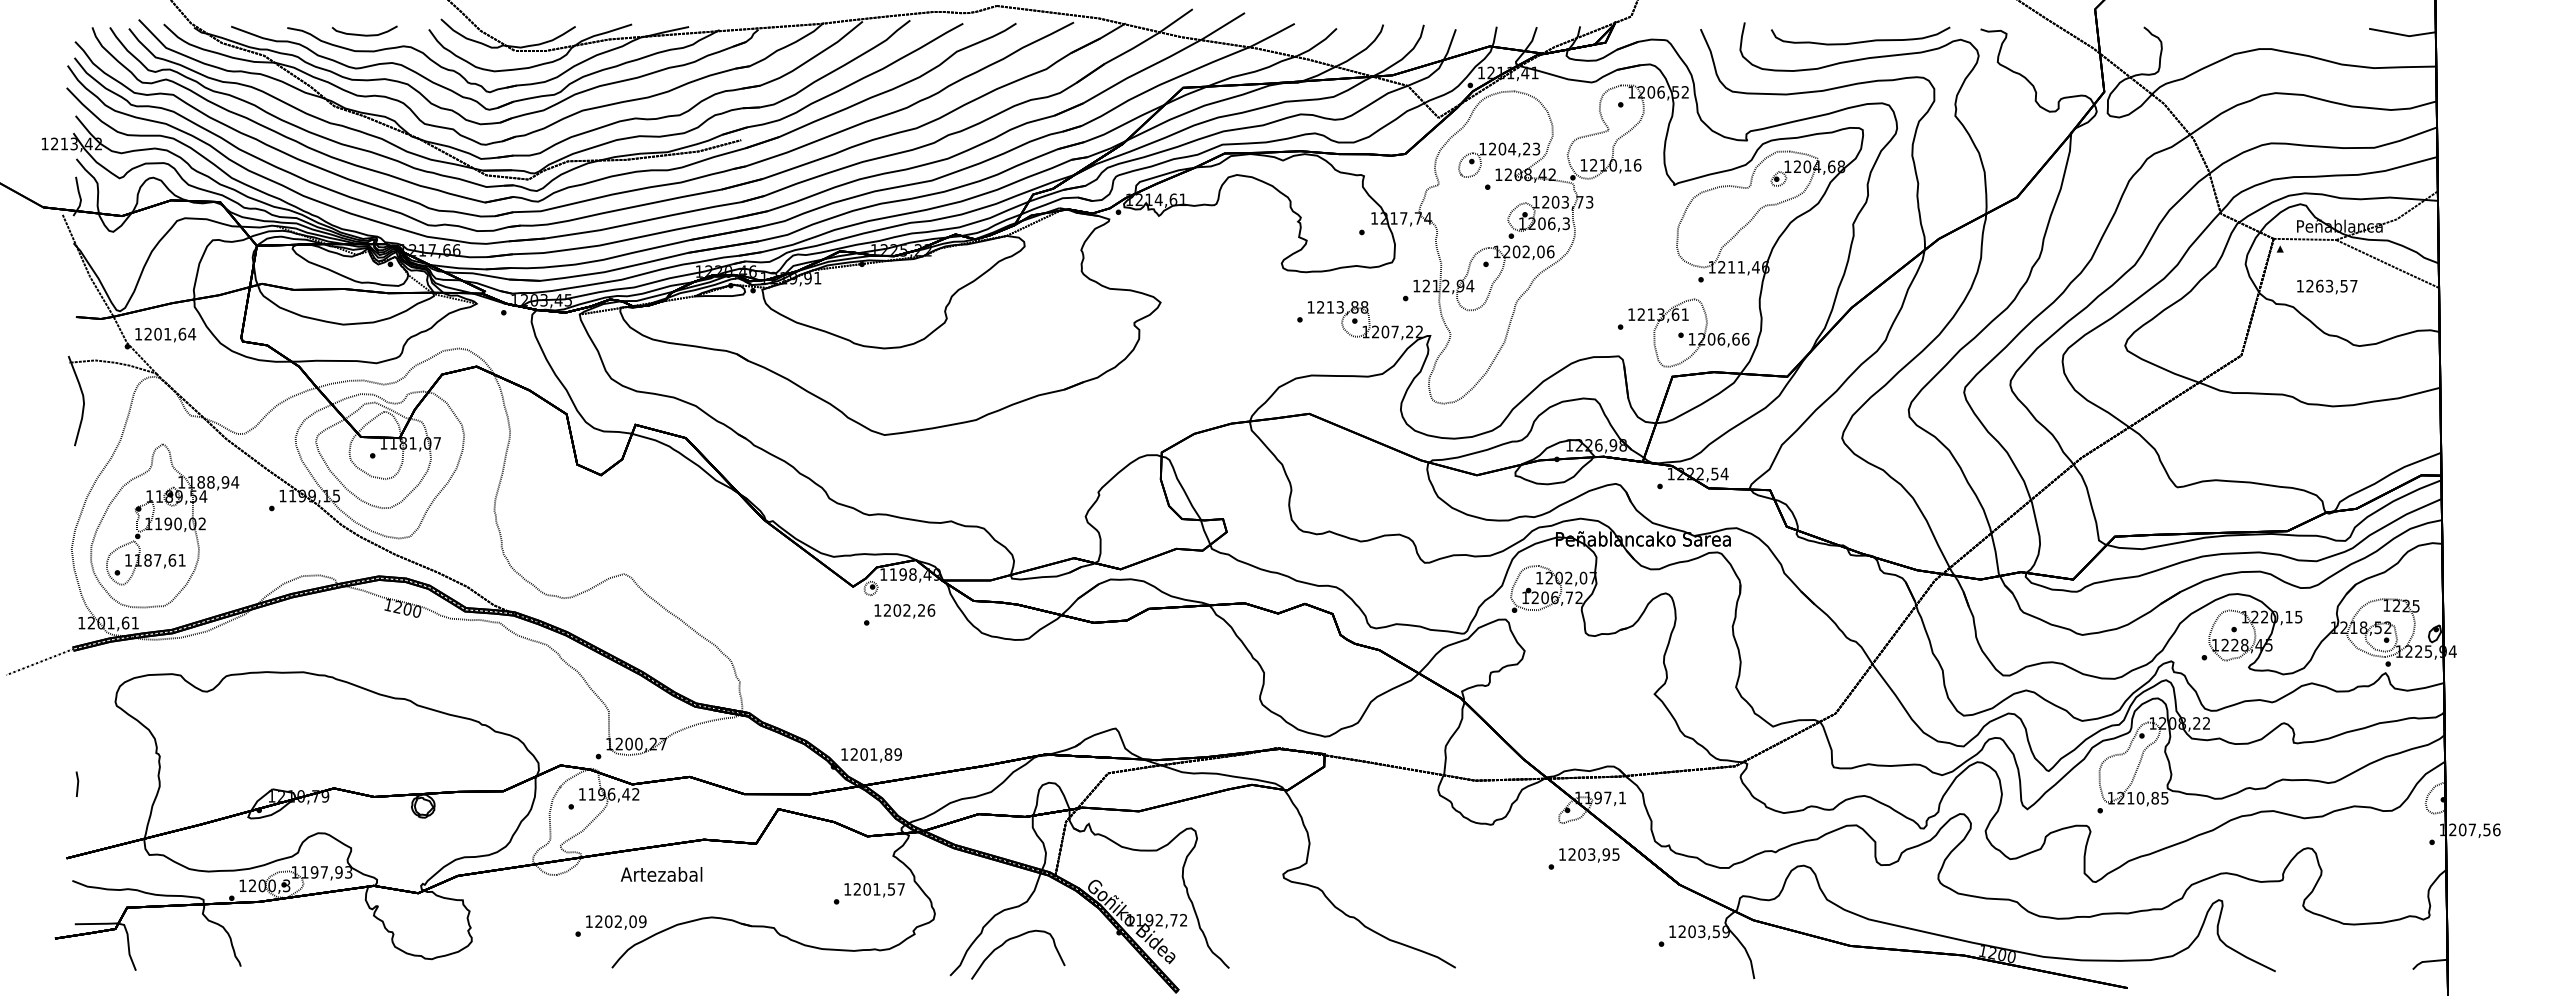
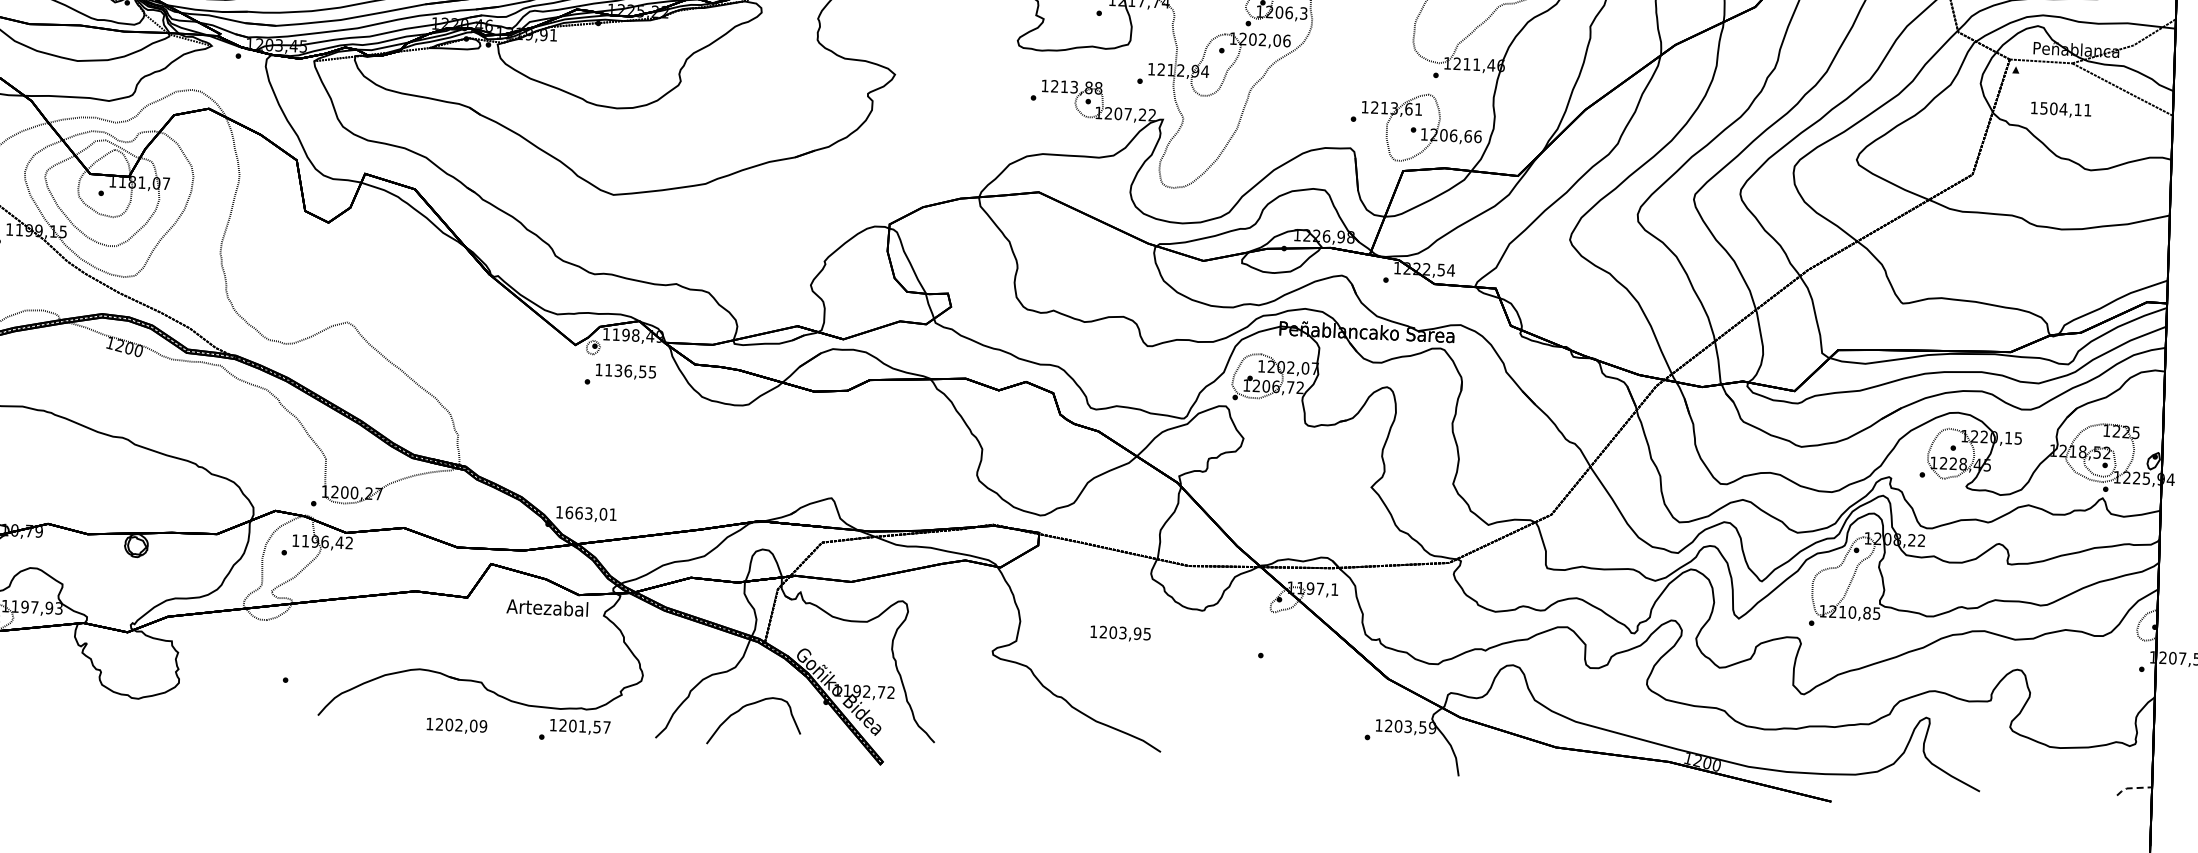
text: (2331, 285) -> (2065, 108), 1263,57 -> 1504,11
text: (909, 610) -> (630, 371), 1202,26 -> 1136,55
text: (875, 754) -> (590, 513), 1201,89 -> 1663,01
text: (1589, 855) -> (1120, 633), moved
text: (661, 874) -> (547, 607), moved
text: (869, 893) -> (575, 730), moved
text: (616, 922) -> (457, 726), moved
curve: (1012, 939) -> (749, 705), moved
line: (2428, 961) -> (2132, 788), solid -> dashed

